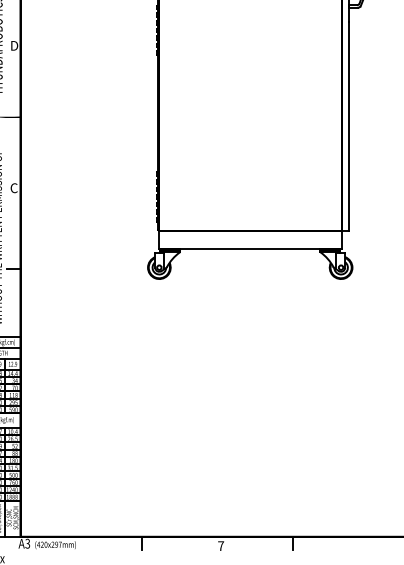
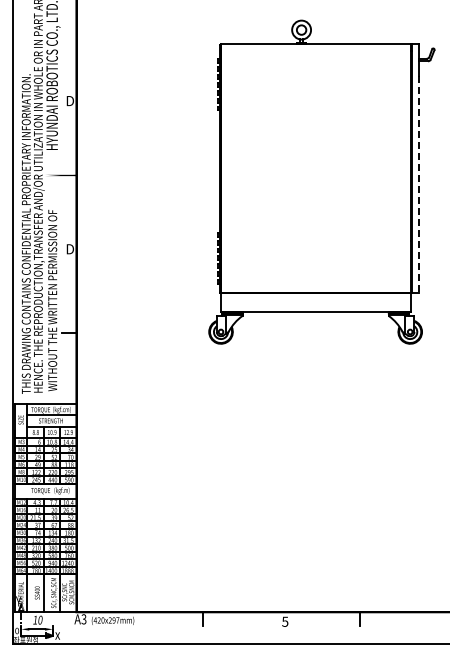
line: (349, 126) -> (418, 184), solid -> dashed
text: (13, 188) -> (69, 249), C -> D
text: (221, 545) -> (285, 621), 7 -> 5

